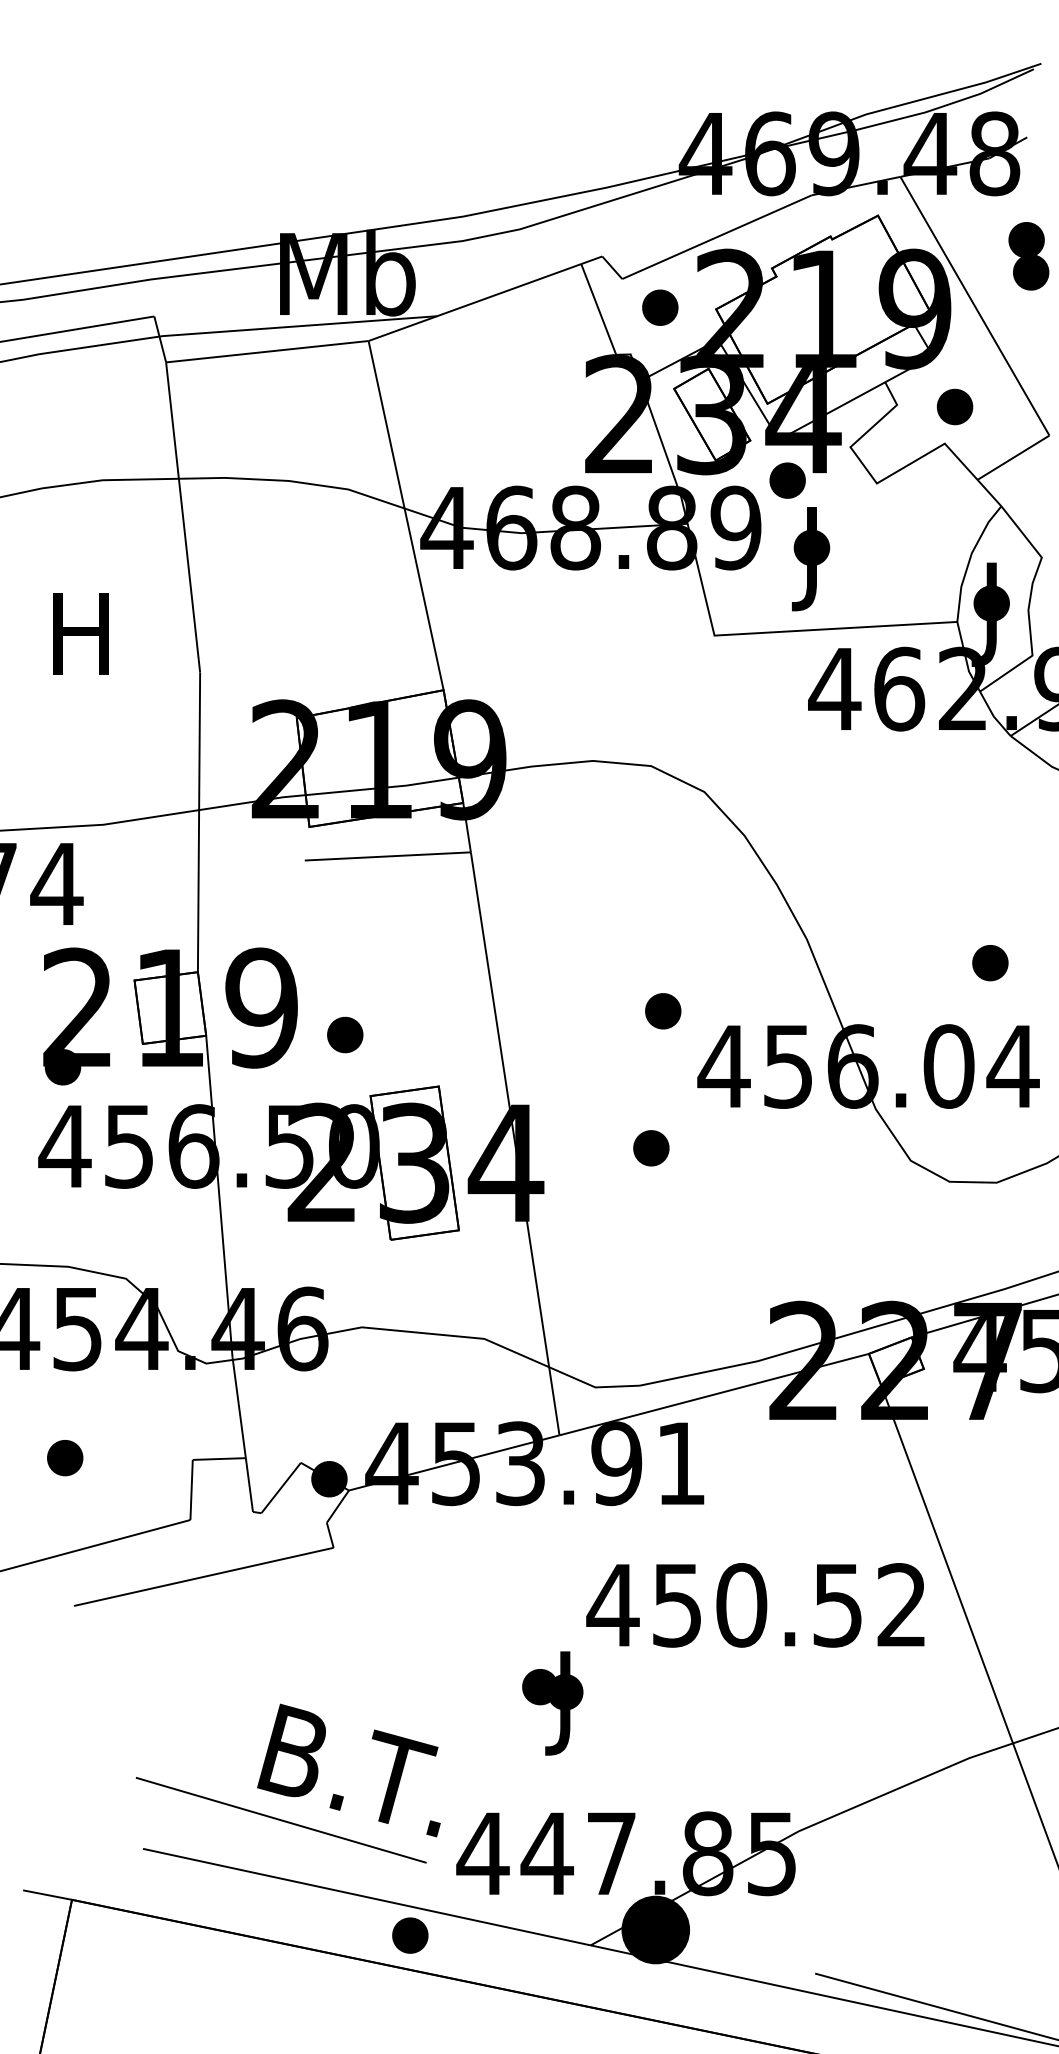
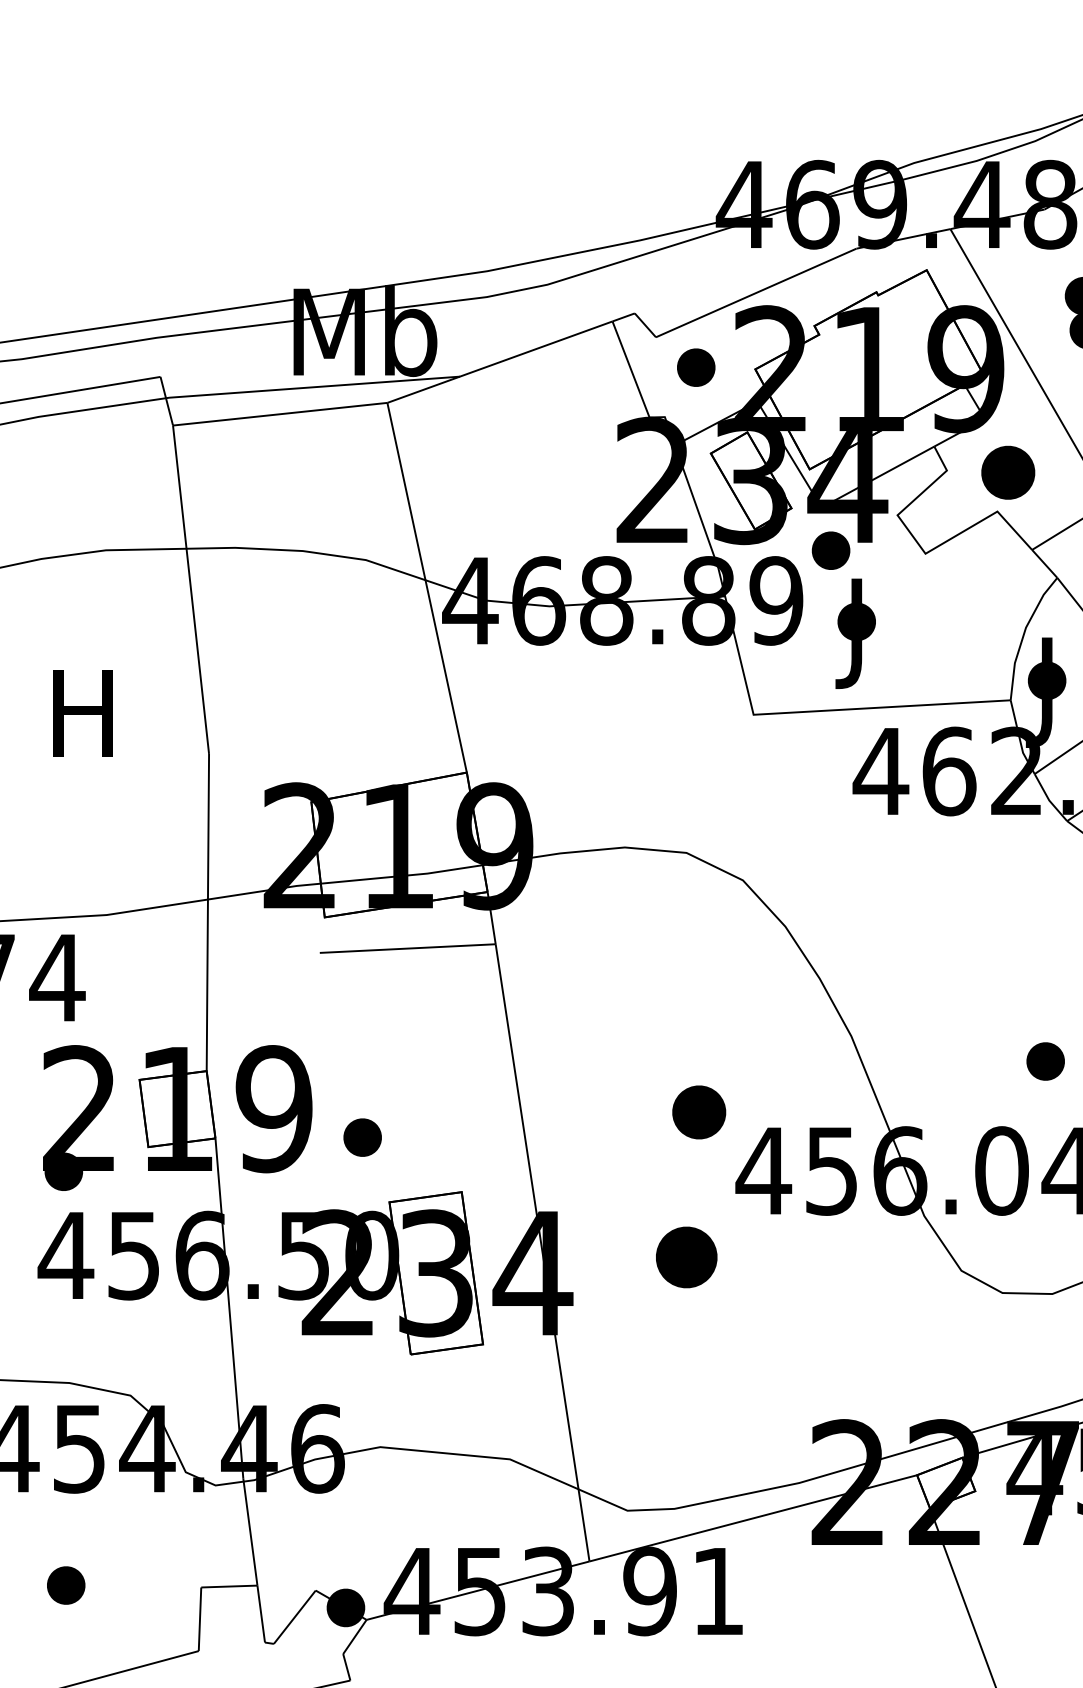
part: (954, 406) -> (1007, 472), size x1.4
part: (663, 1011) -> (699, 1112), size x1.4
part: (651, 1148) -> (686, 1257), size x1.6

